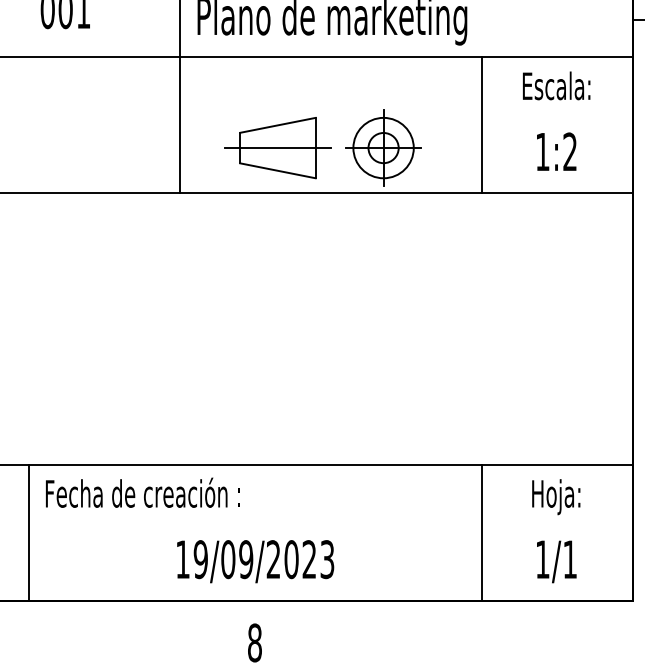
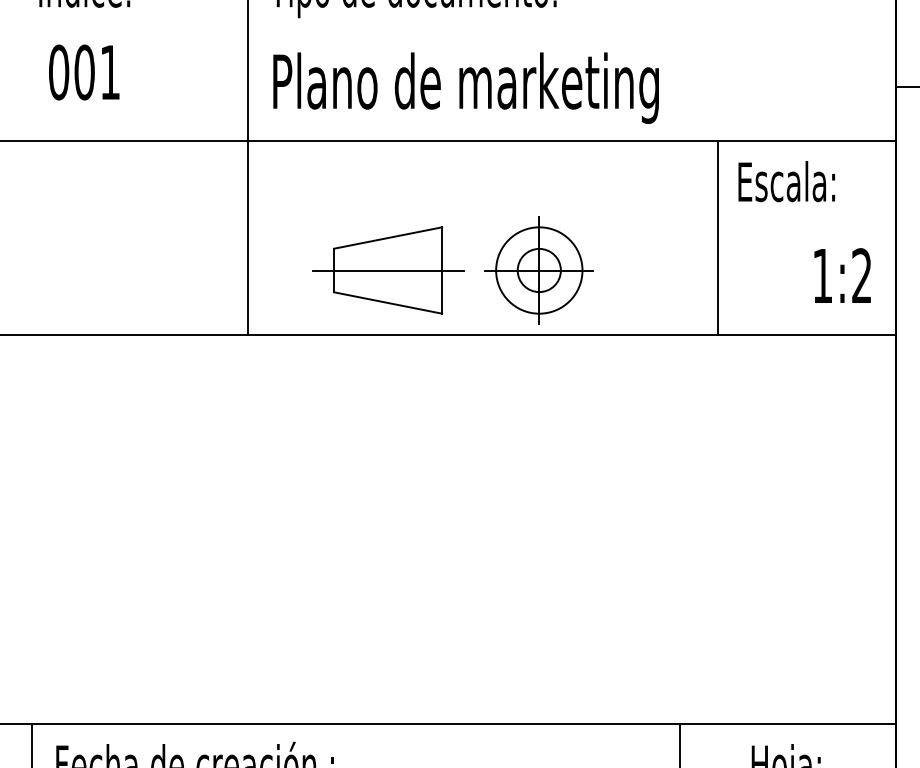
line: (481, 125) -> (717, 238), moved
text: (556, 151) -> (842, 275), moved

